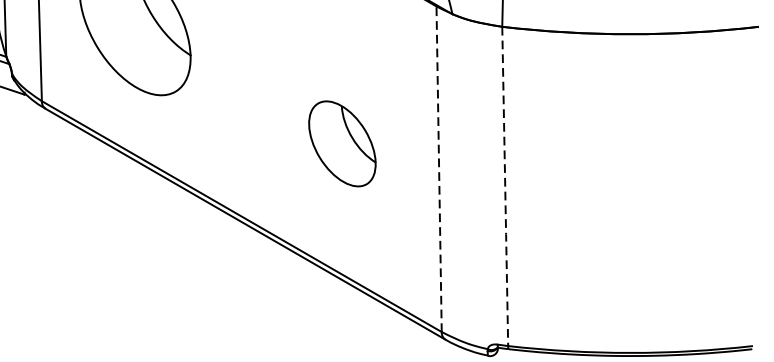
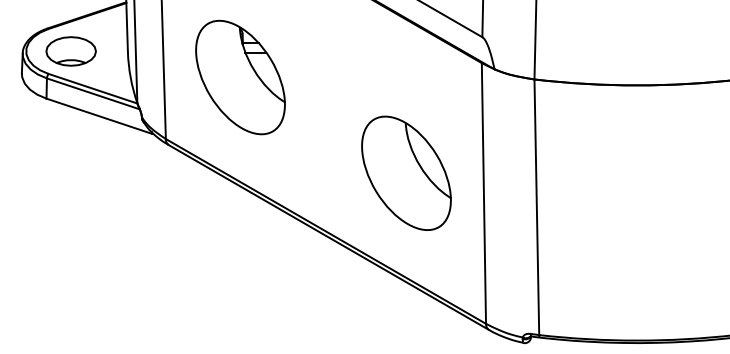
part: (342, 143) -> (406, 172), size x1.67
line: (438, 169) -> (483, 193), dashed -> solid
line: (504, 186) -> (536, 207), dashed -> solid

